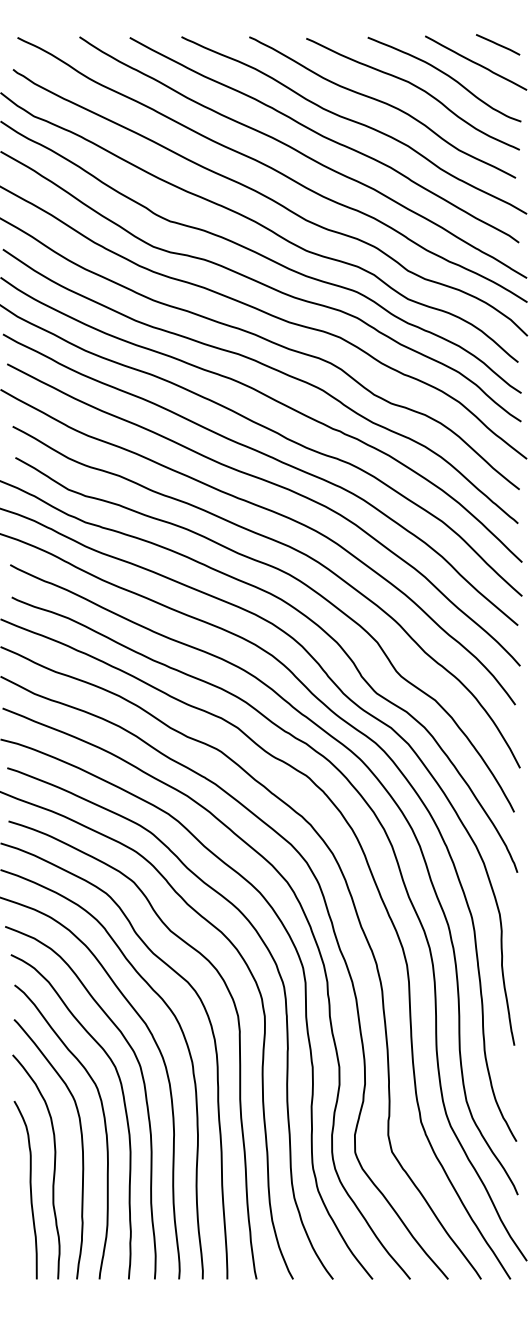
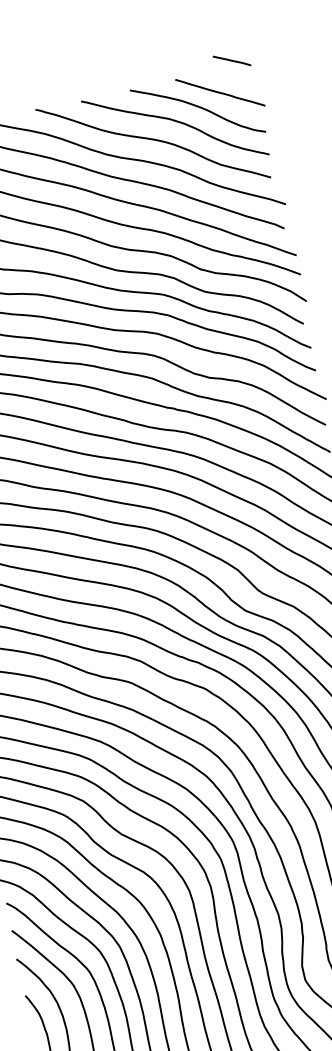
line: (498, 44) -> (232, 60), moved

